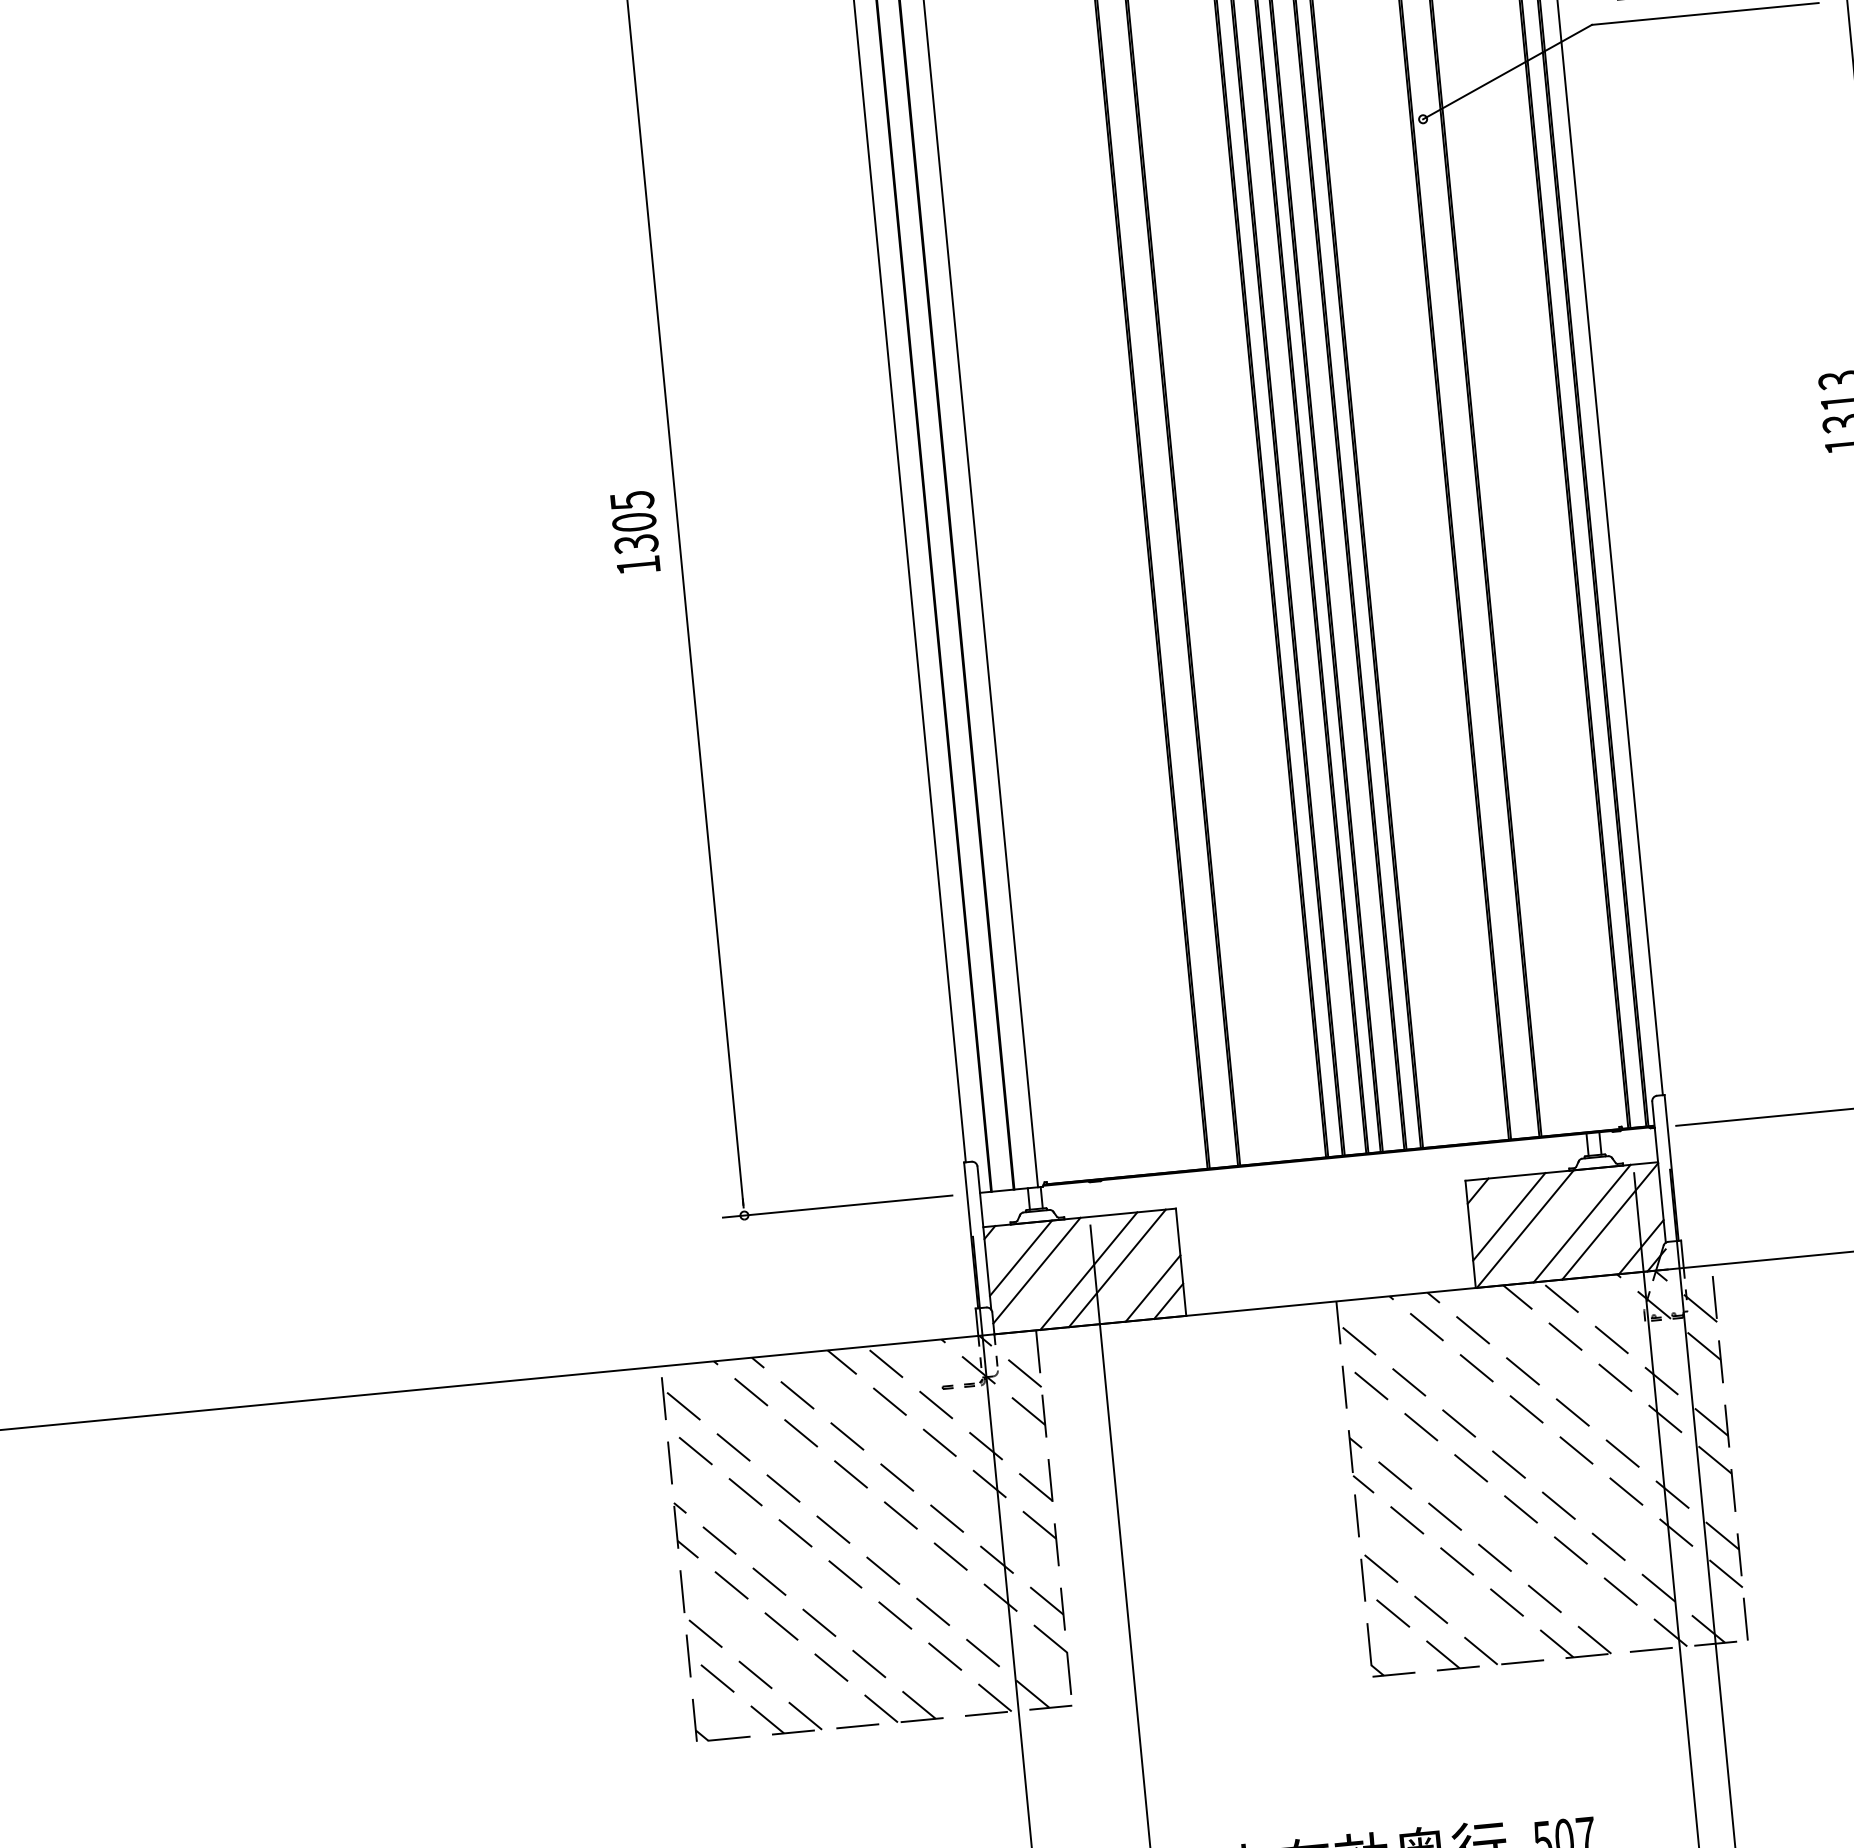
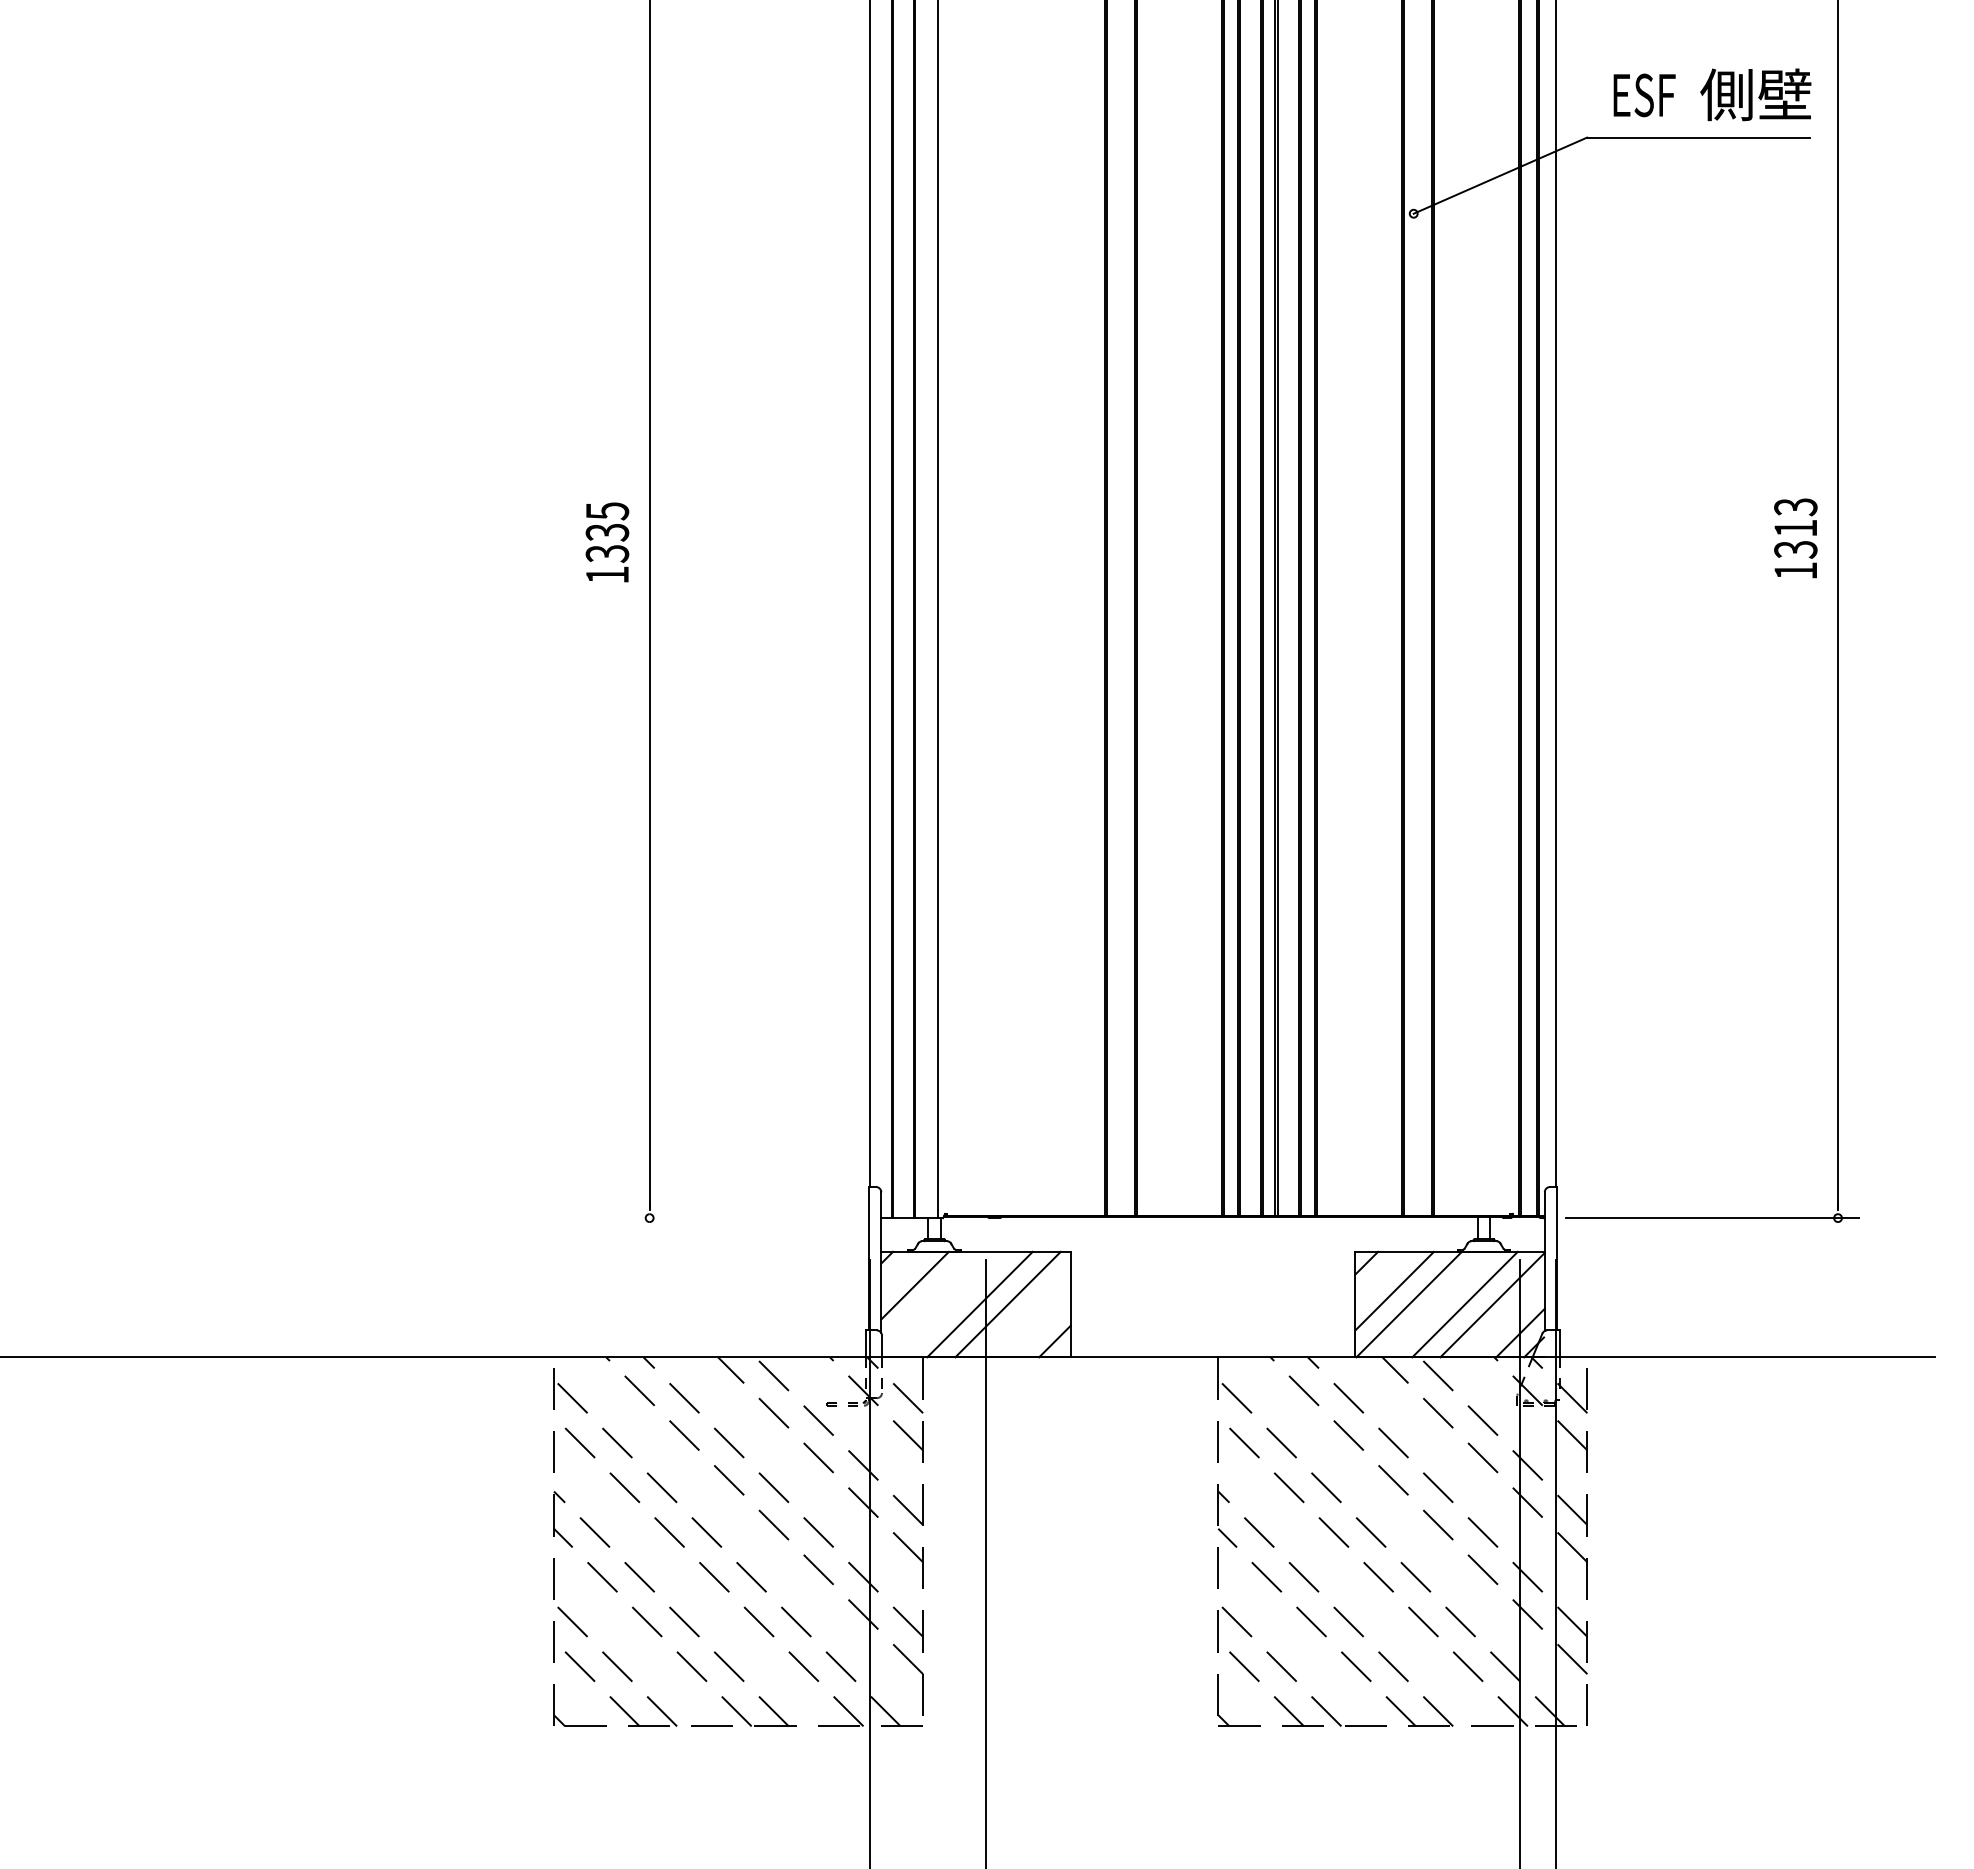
text: (634, 522) -> (607, 532), 1305 -> 1335
line: (837, 1206) -> (741, 1218), removed
line: (1036, 1269) -> (929, 1298), removed
line: (1152, 1288) -> (1040, 1327), removed

